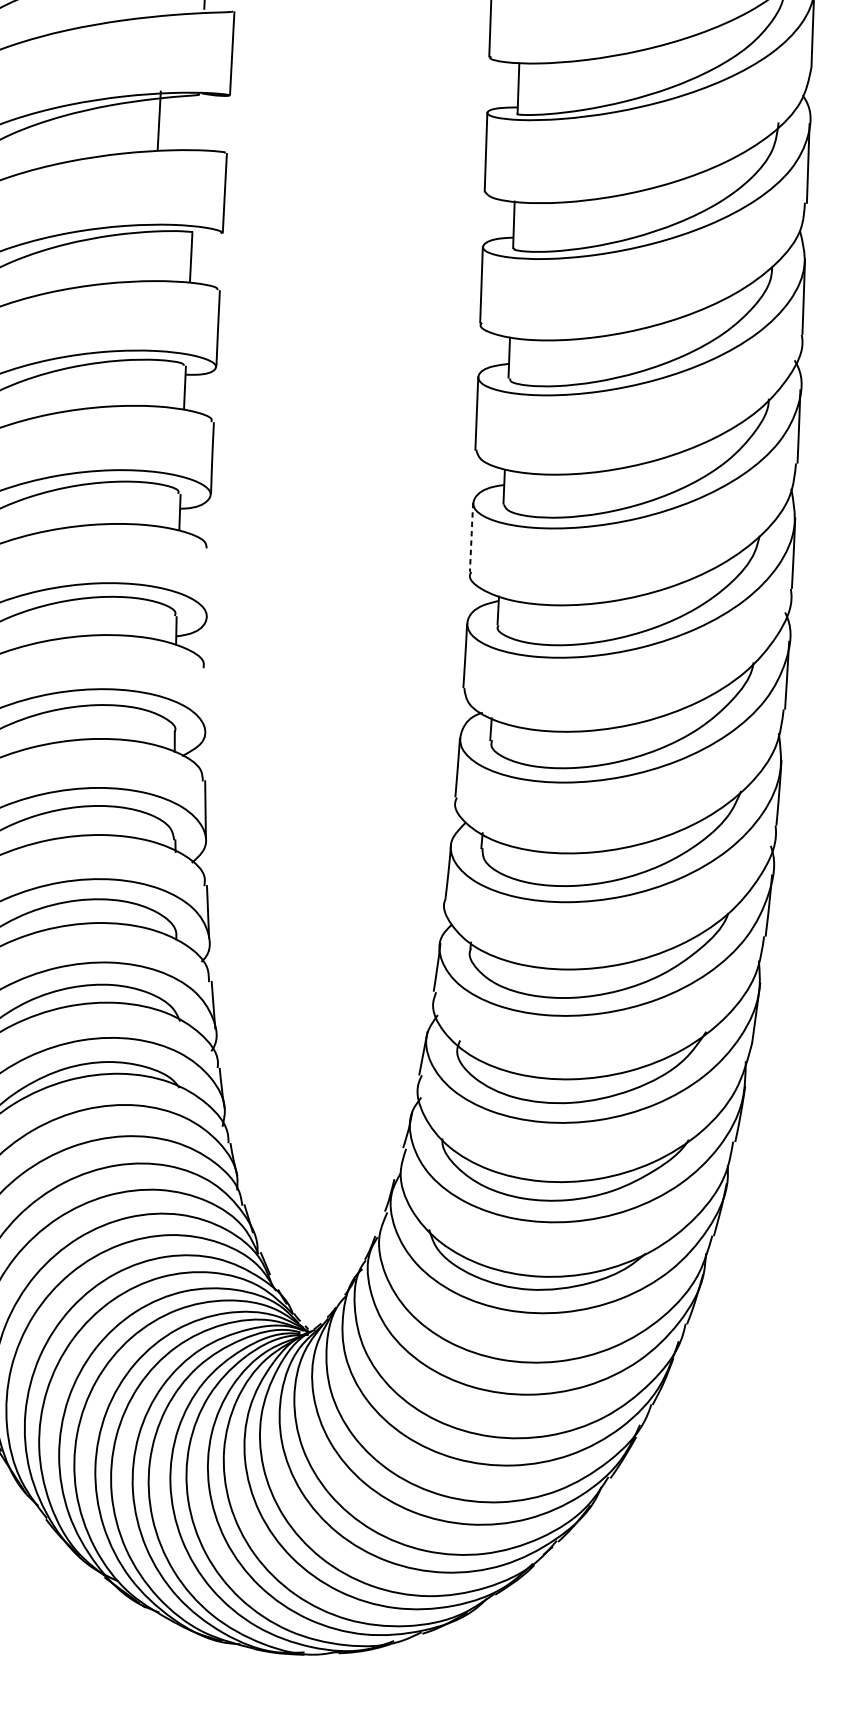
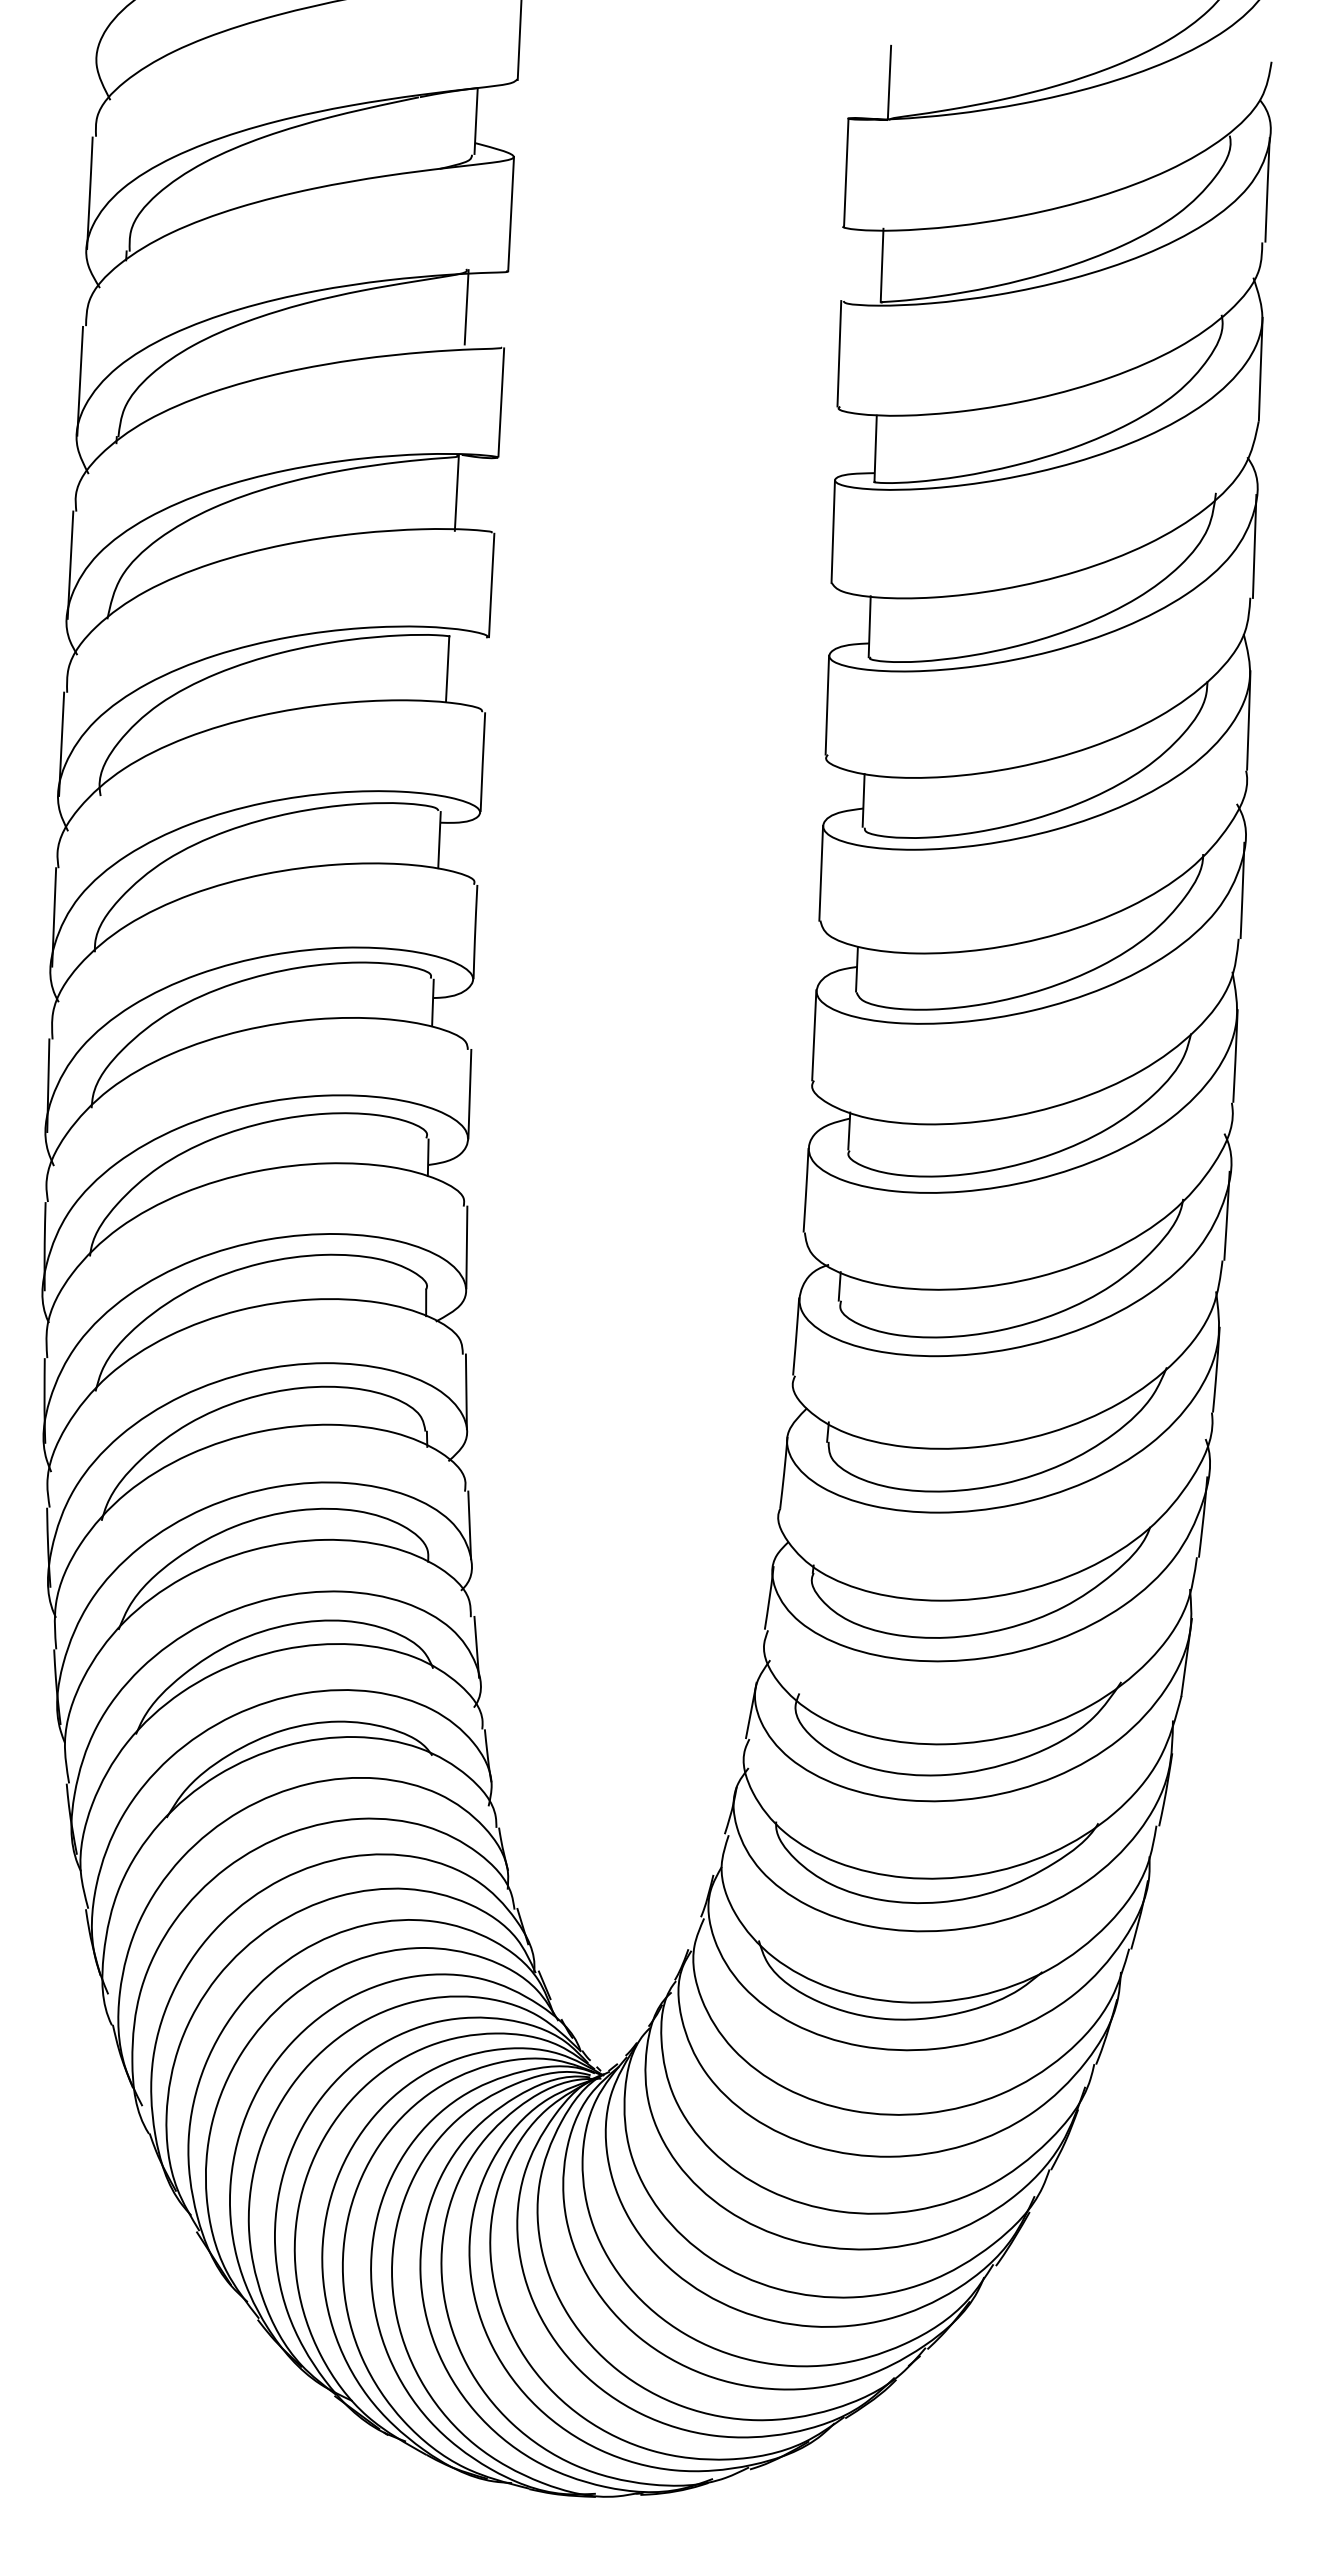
line: (158, 119) -> (456, 492), moved
line: (471, 537) -> (814, 1035), dashed -> solid
line: (207, 581) -> (469, 1093), added
line: (205, 699) -> (466, 1247), added

